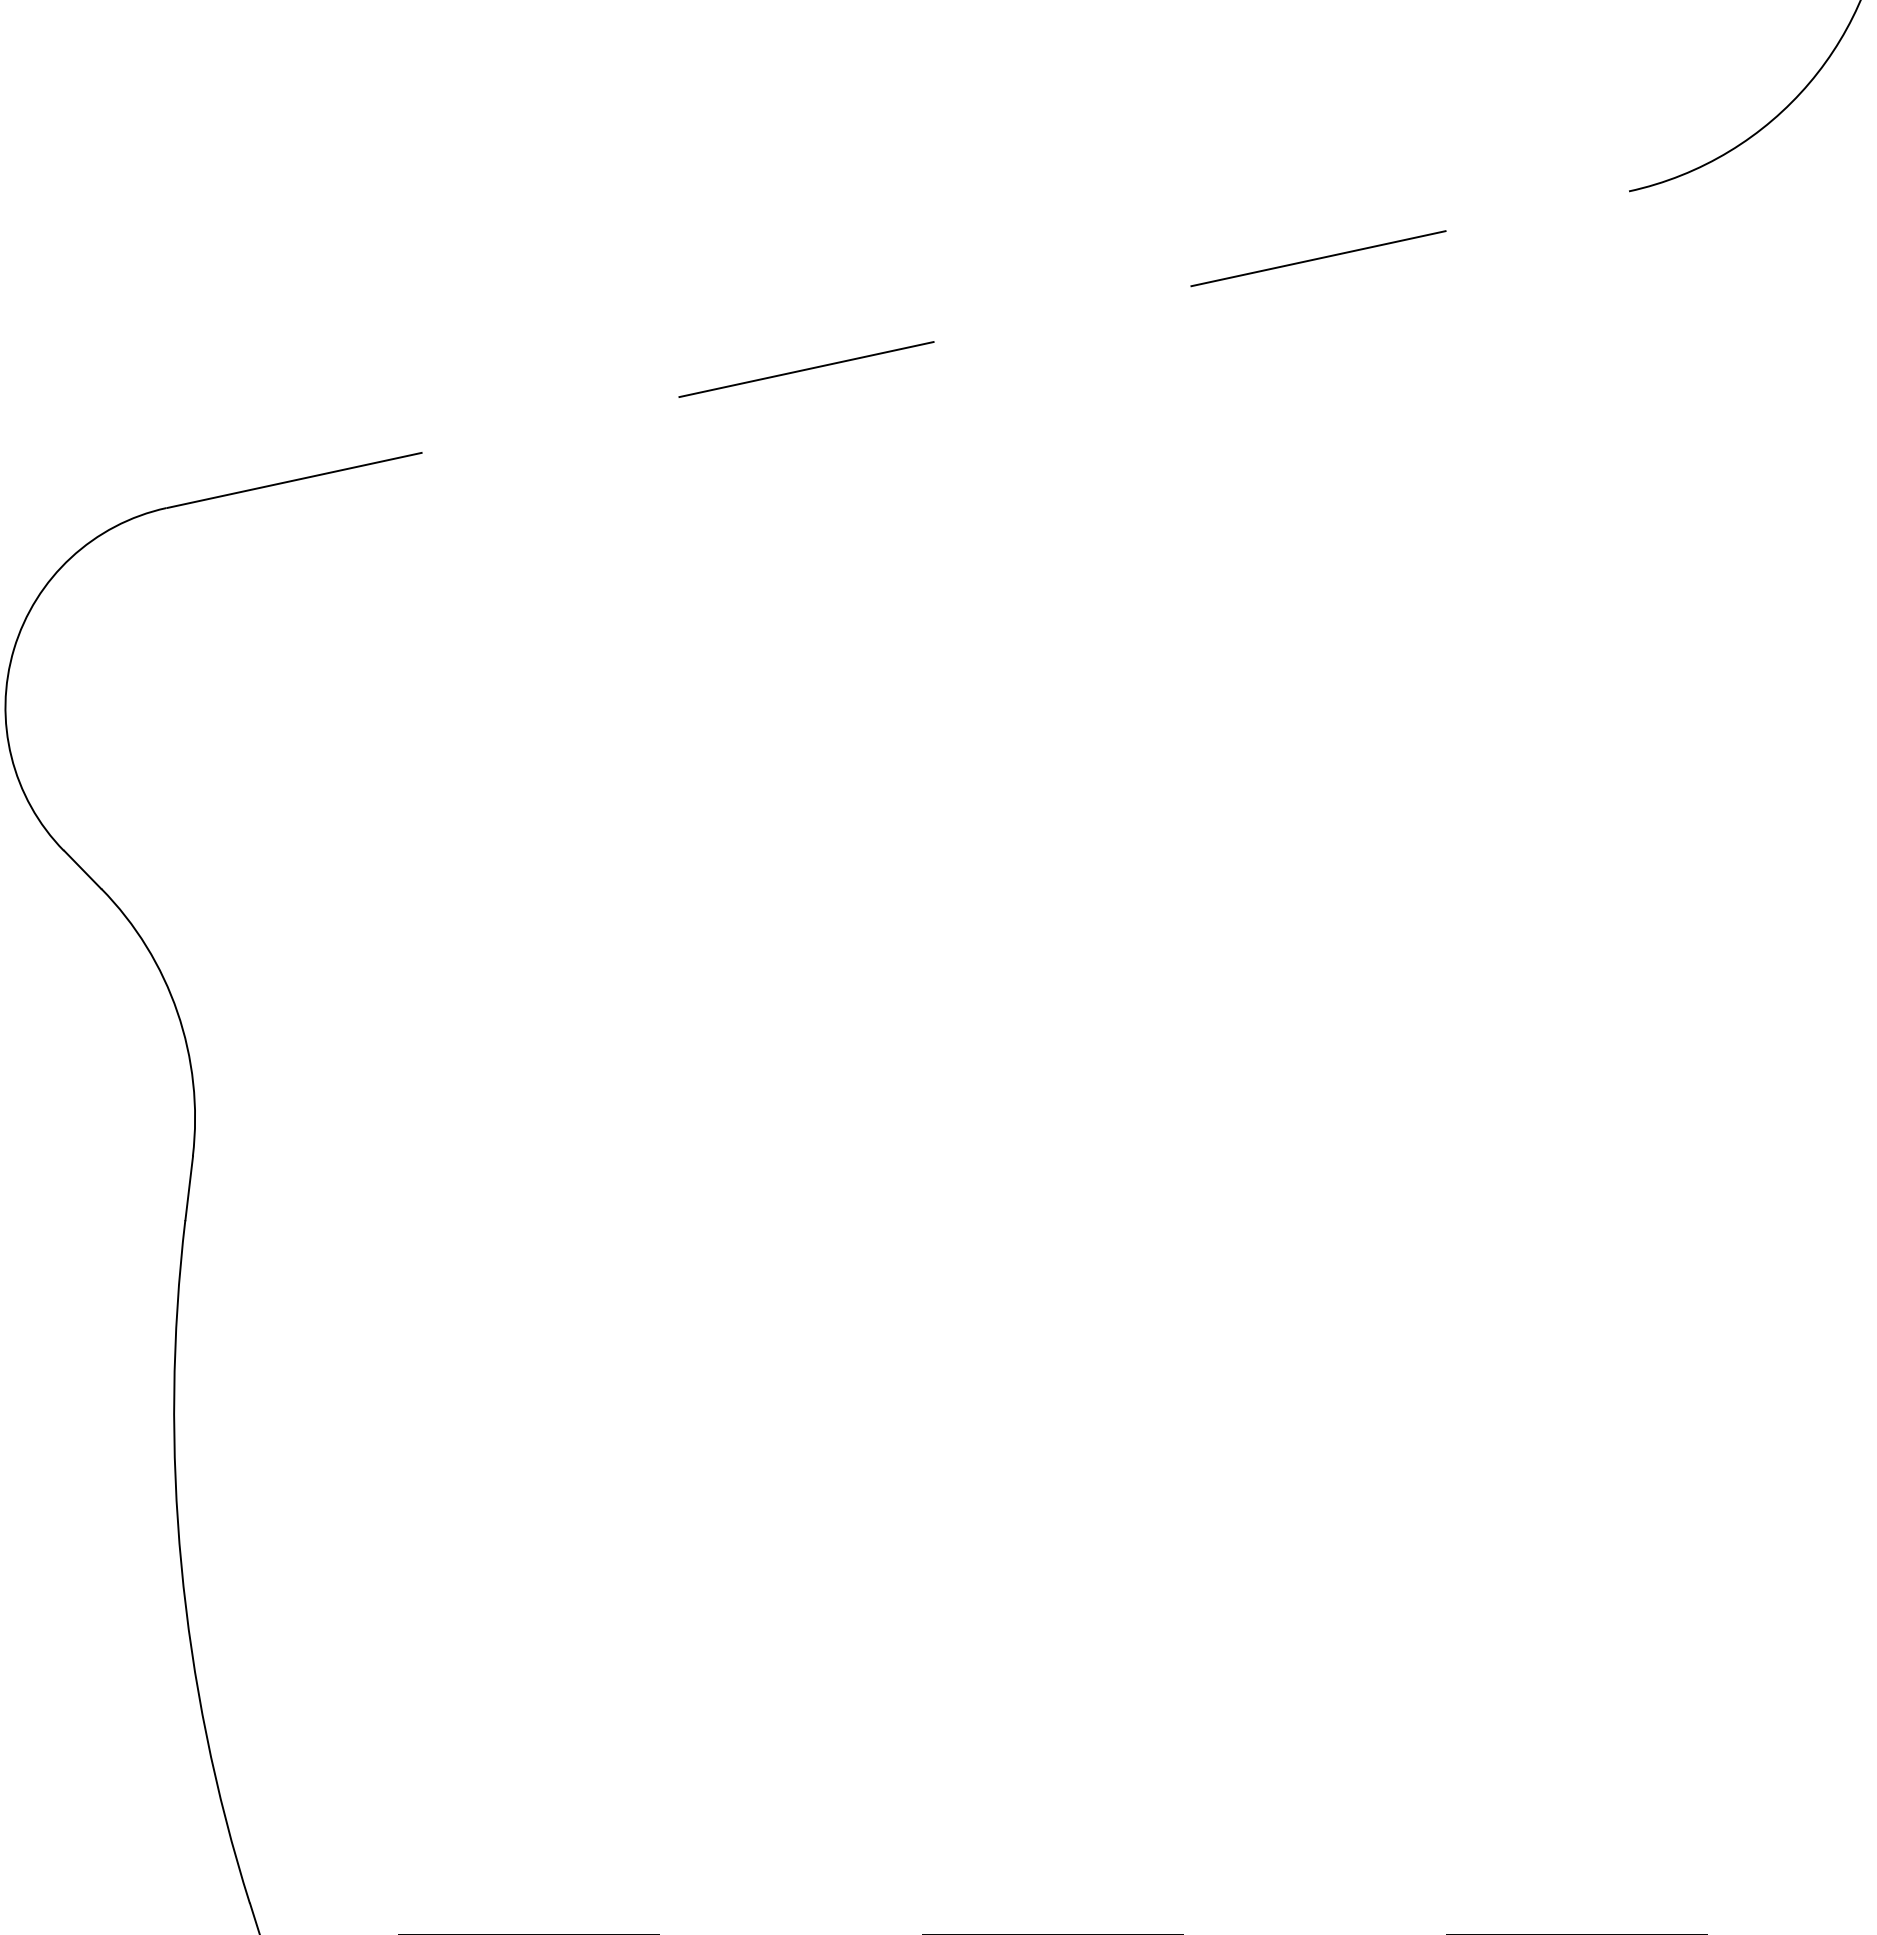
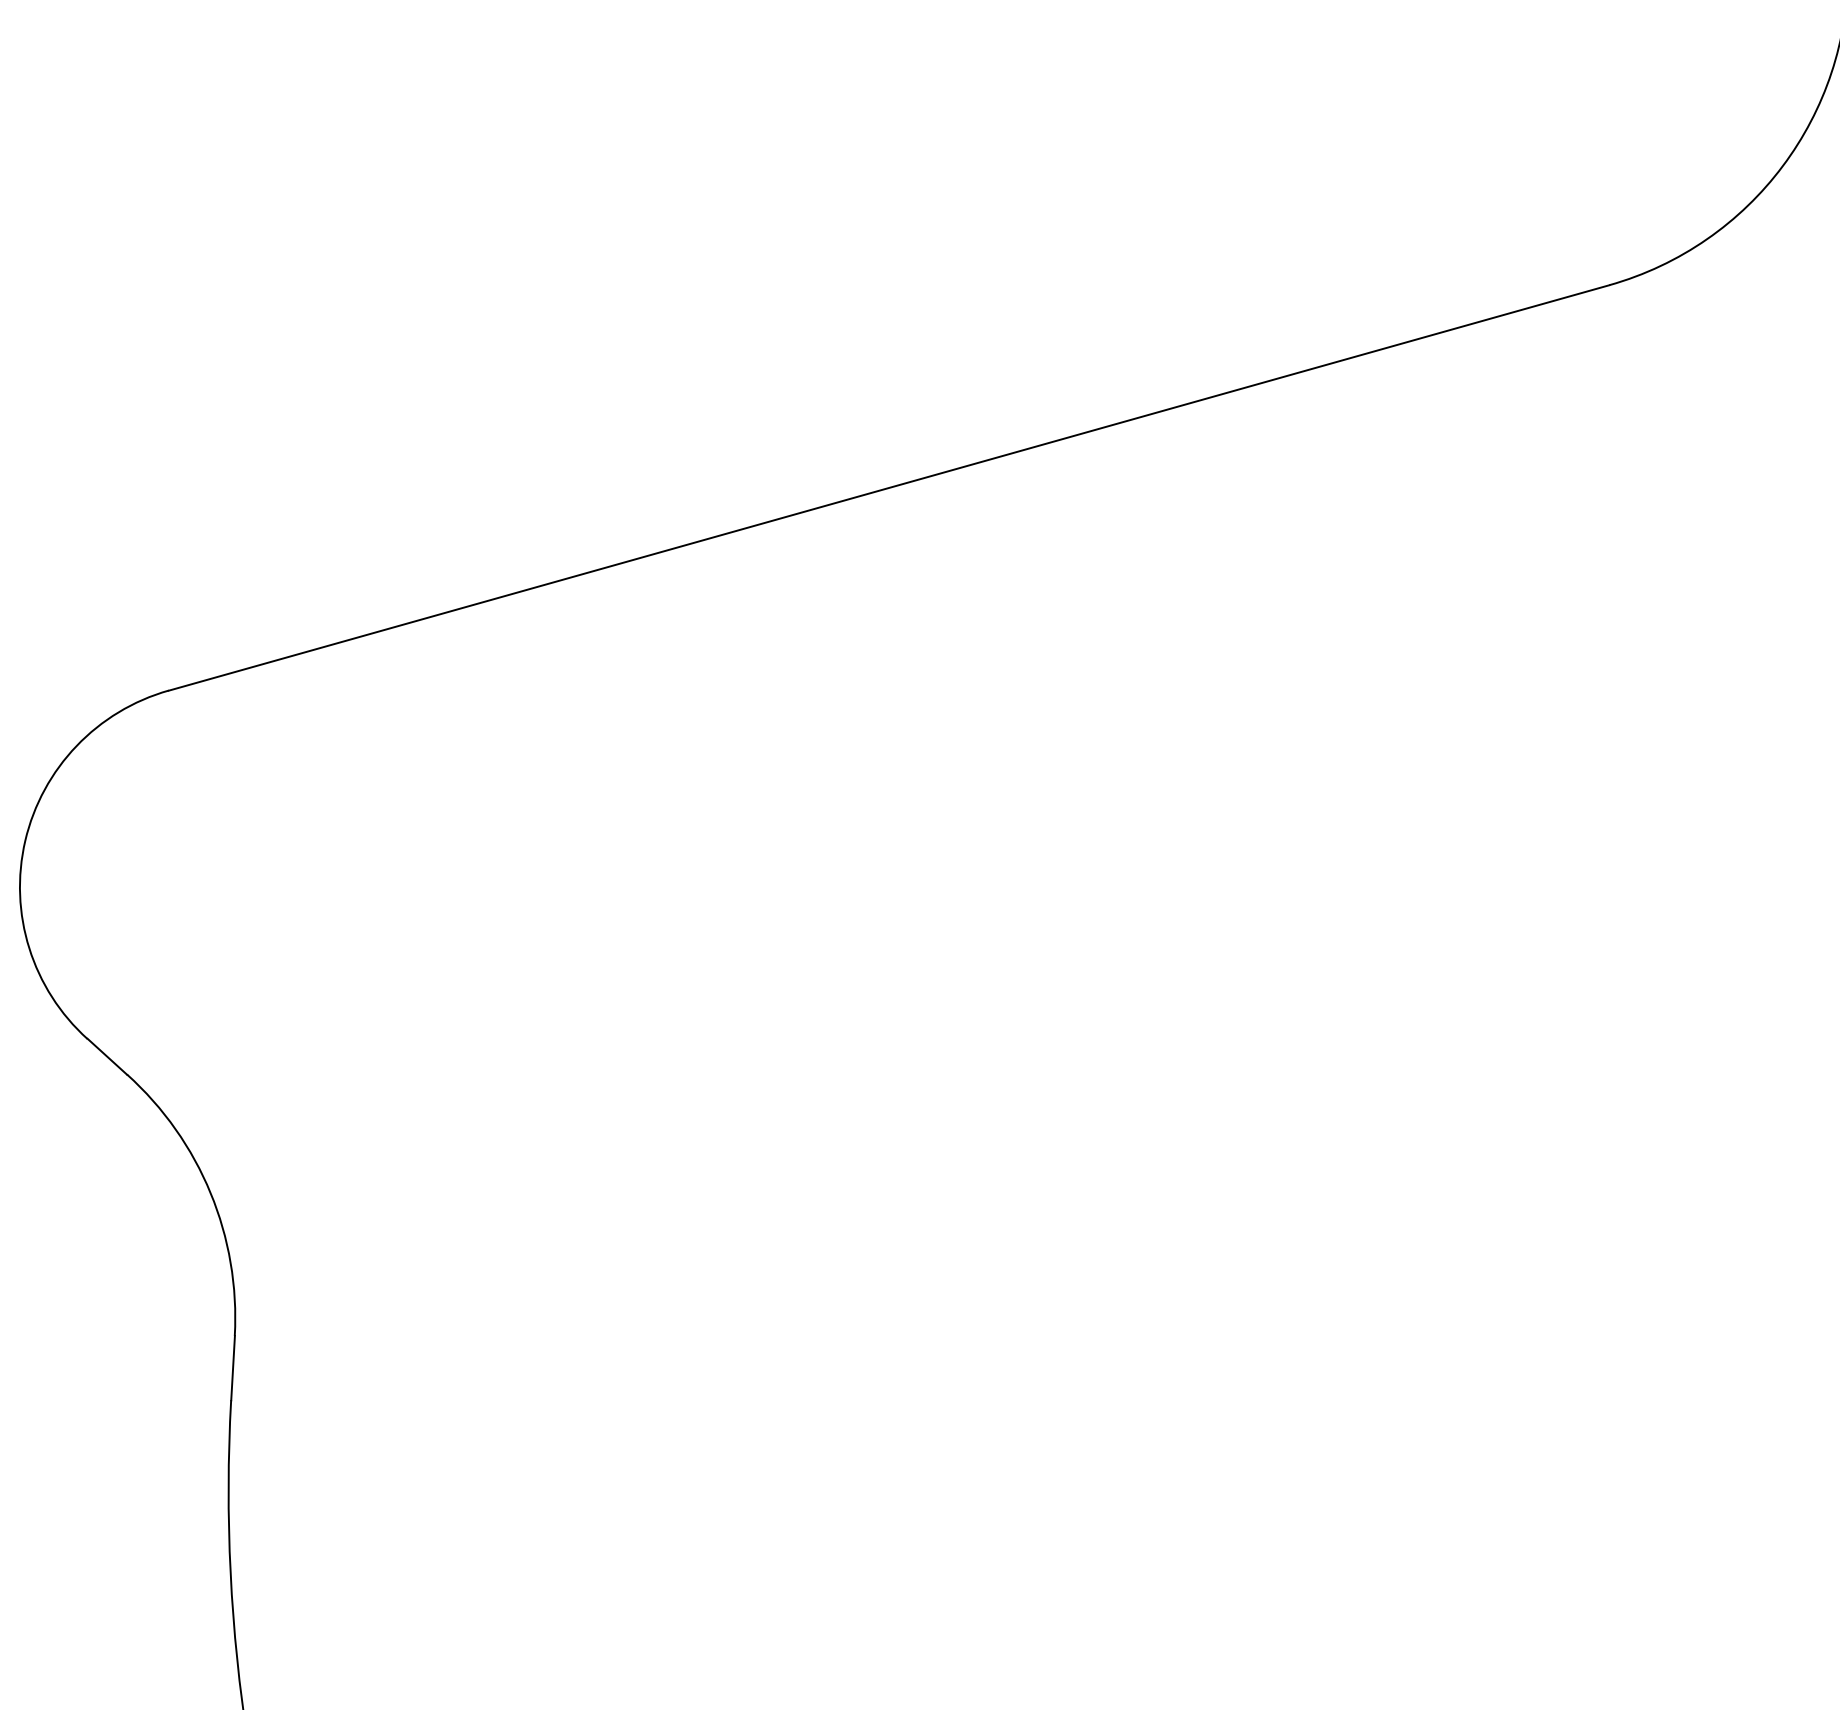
line: (898, 349) -> (889, 487), dashed -> solid

